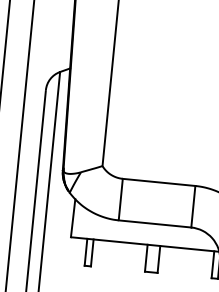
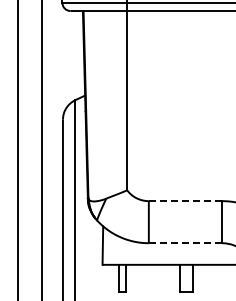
line: (158, 182) -> (185, 201), solid -> dashed
line: (154, 224) -> (185, 243), solid -> dashed

